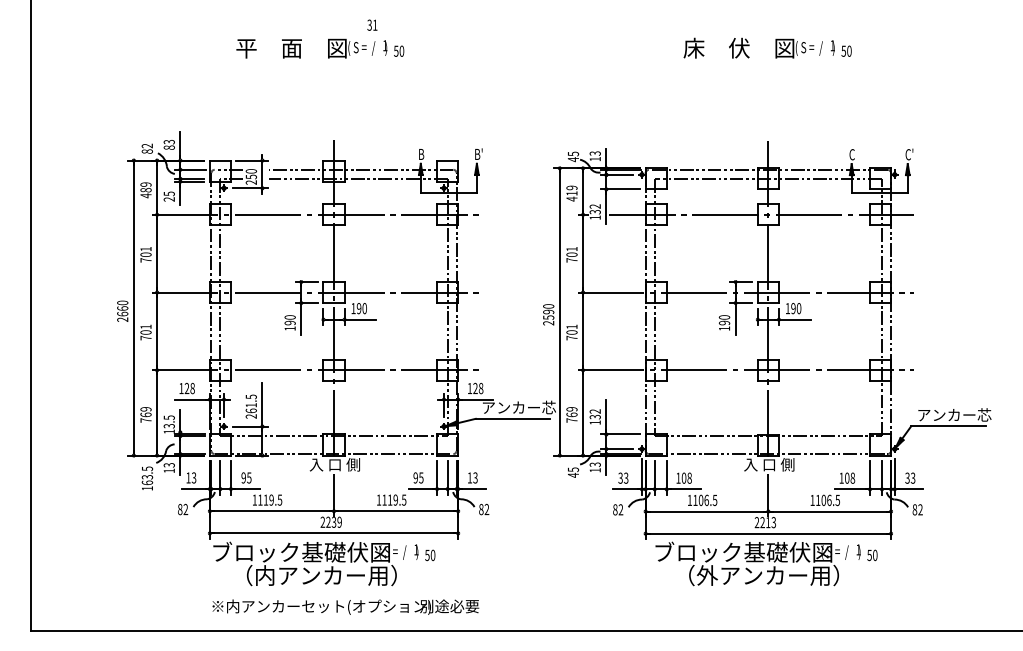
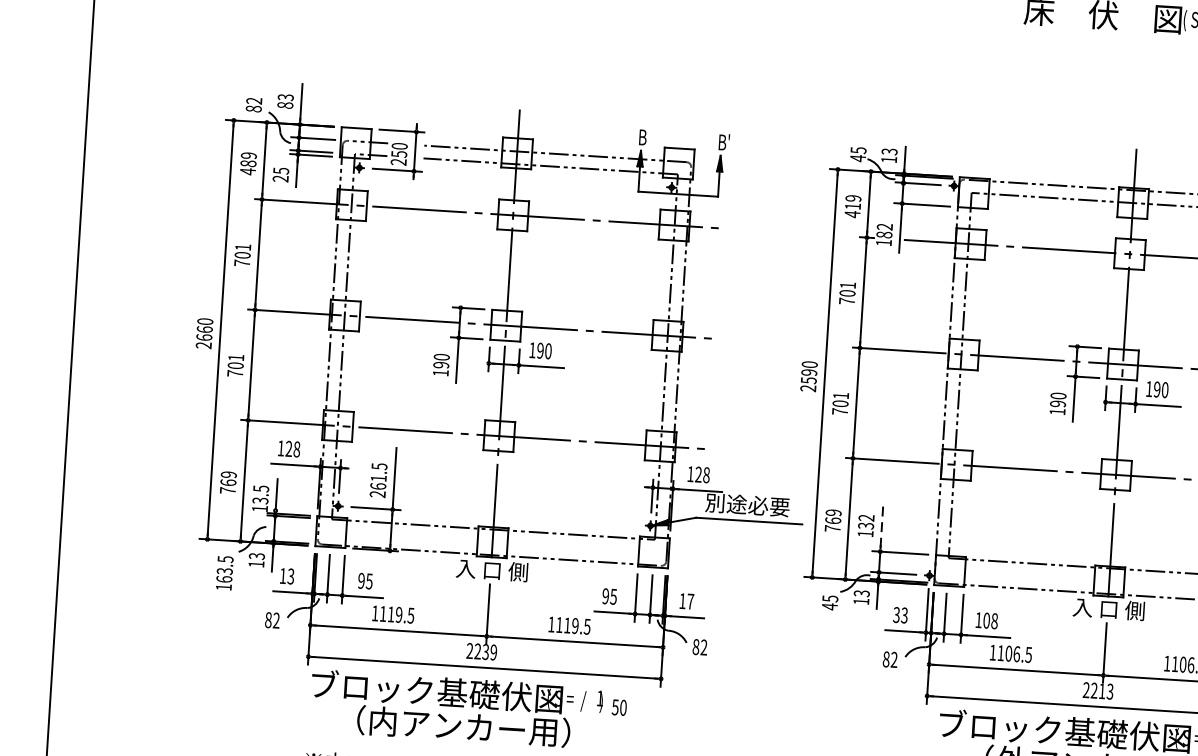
text: (595, 211) -> (884, 234), 132 -> 182
text: (518, 407) -> (757, 505), アンカー芯 -> 別途必要
line: (606, 415) -> (882, 524), solid -> dashed
text: (475, 477) -> (690, 601), 13 -> 17

